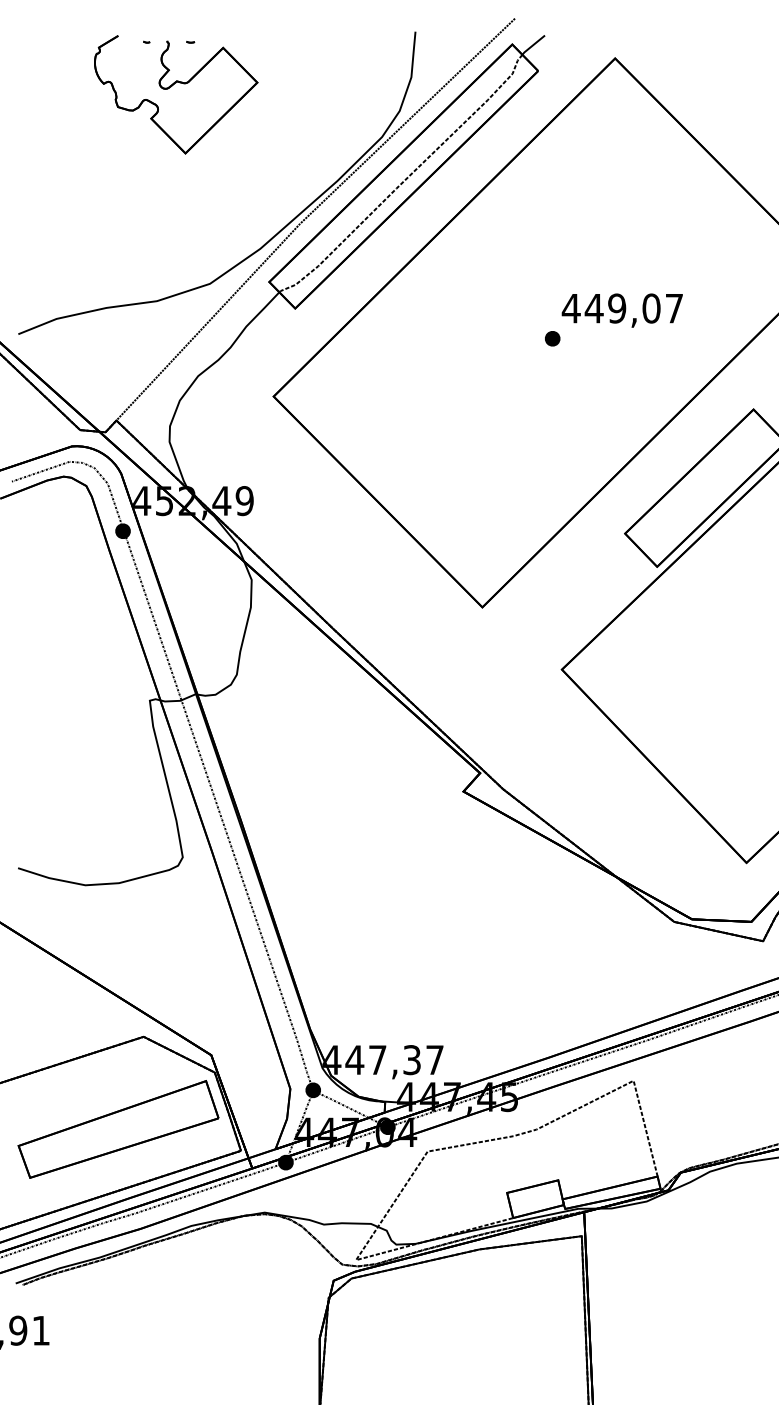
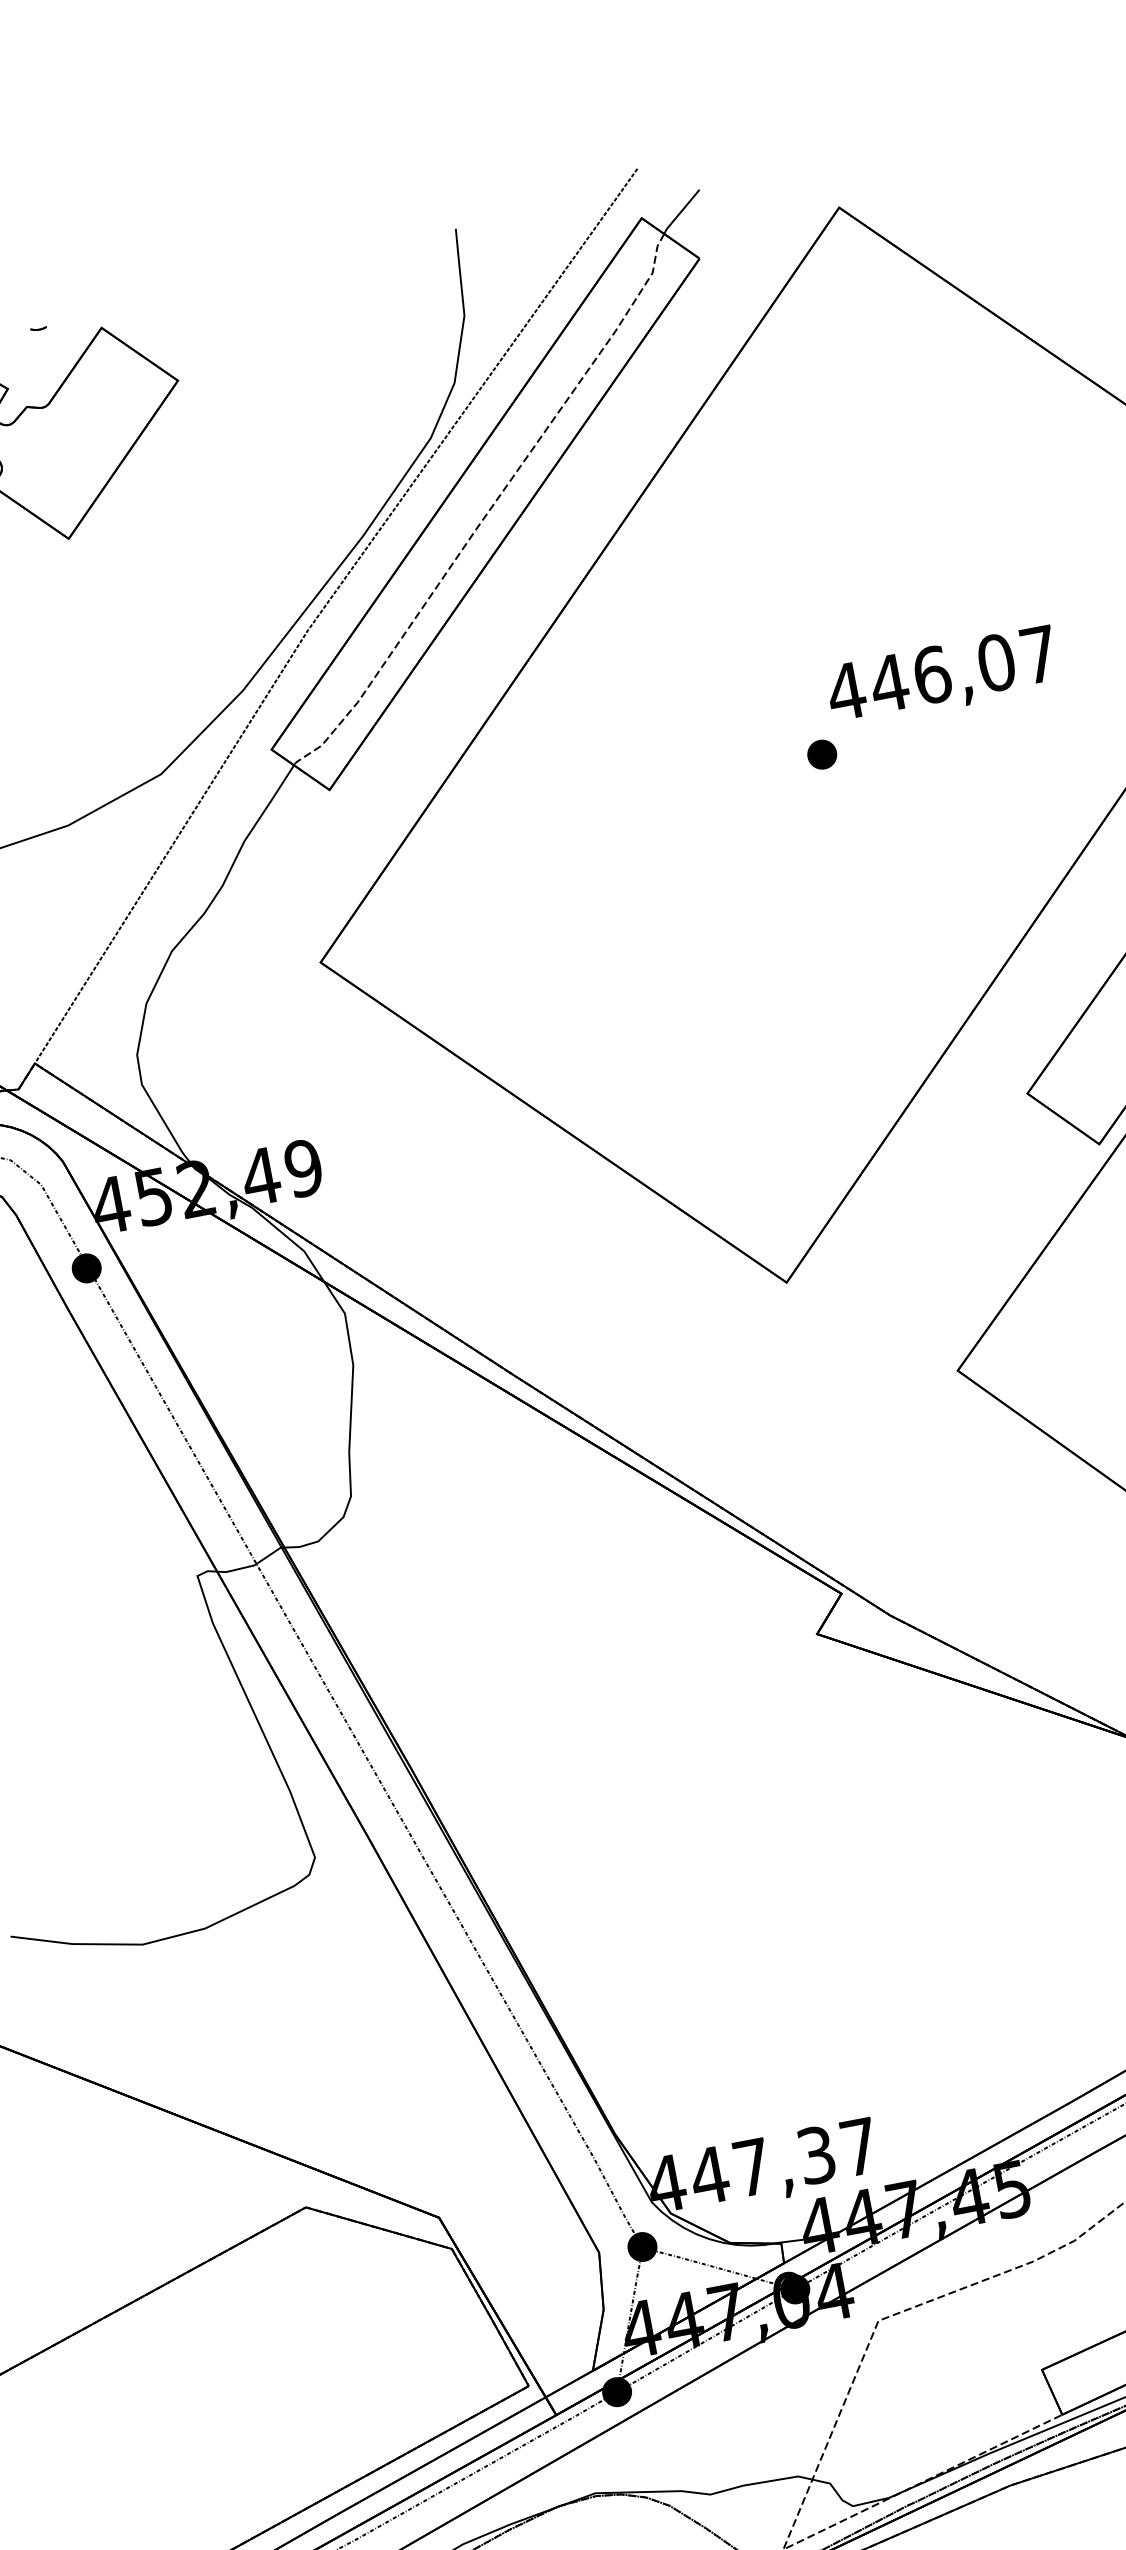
text: (617, 308) -> (932, 674), 449,07 -> 446,07
part: (118, 1129) -> (291, 2389), removed

